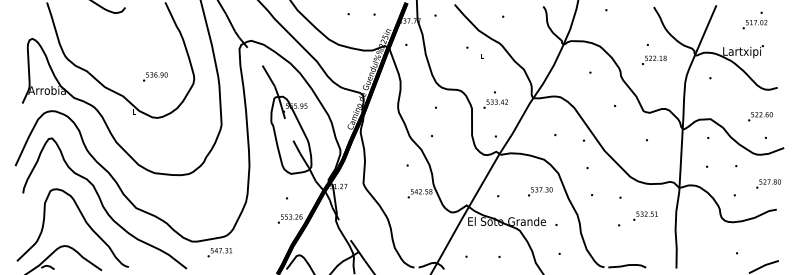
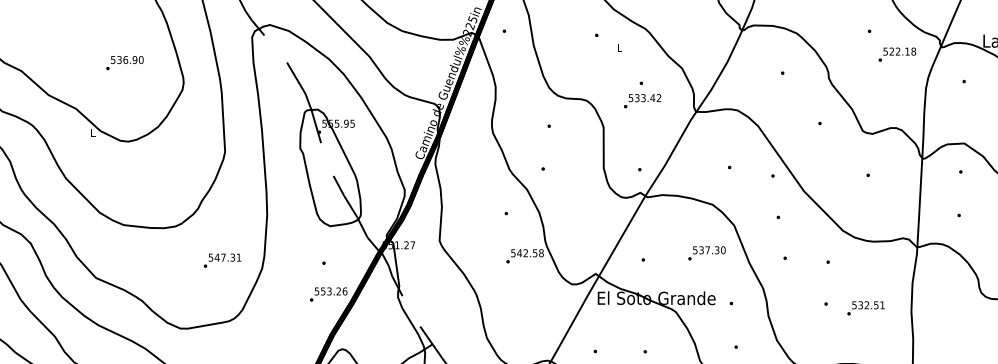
text: (654, 59) -> (897, 53), moved
text: (155, 76) -> (125, 62), moved
text: (495, 99) -> (642, 94), moved
text: (645, 215) -> (865, 307), moved
text: (219, 252) -> (221, 260), moved

